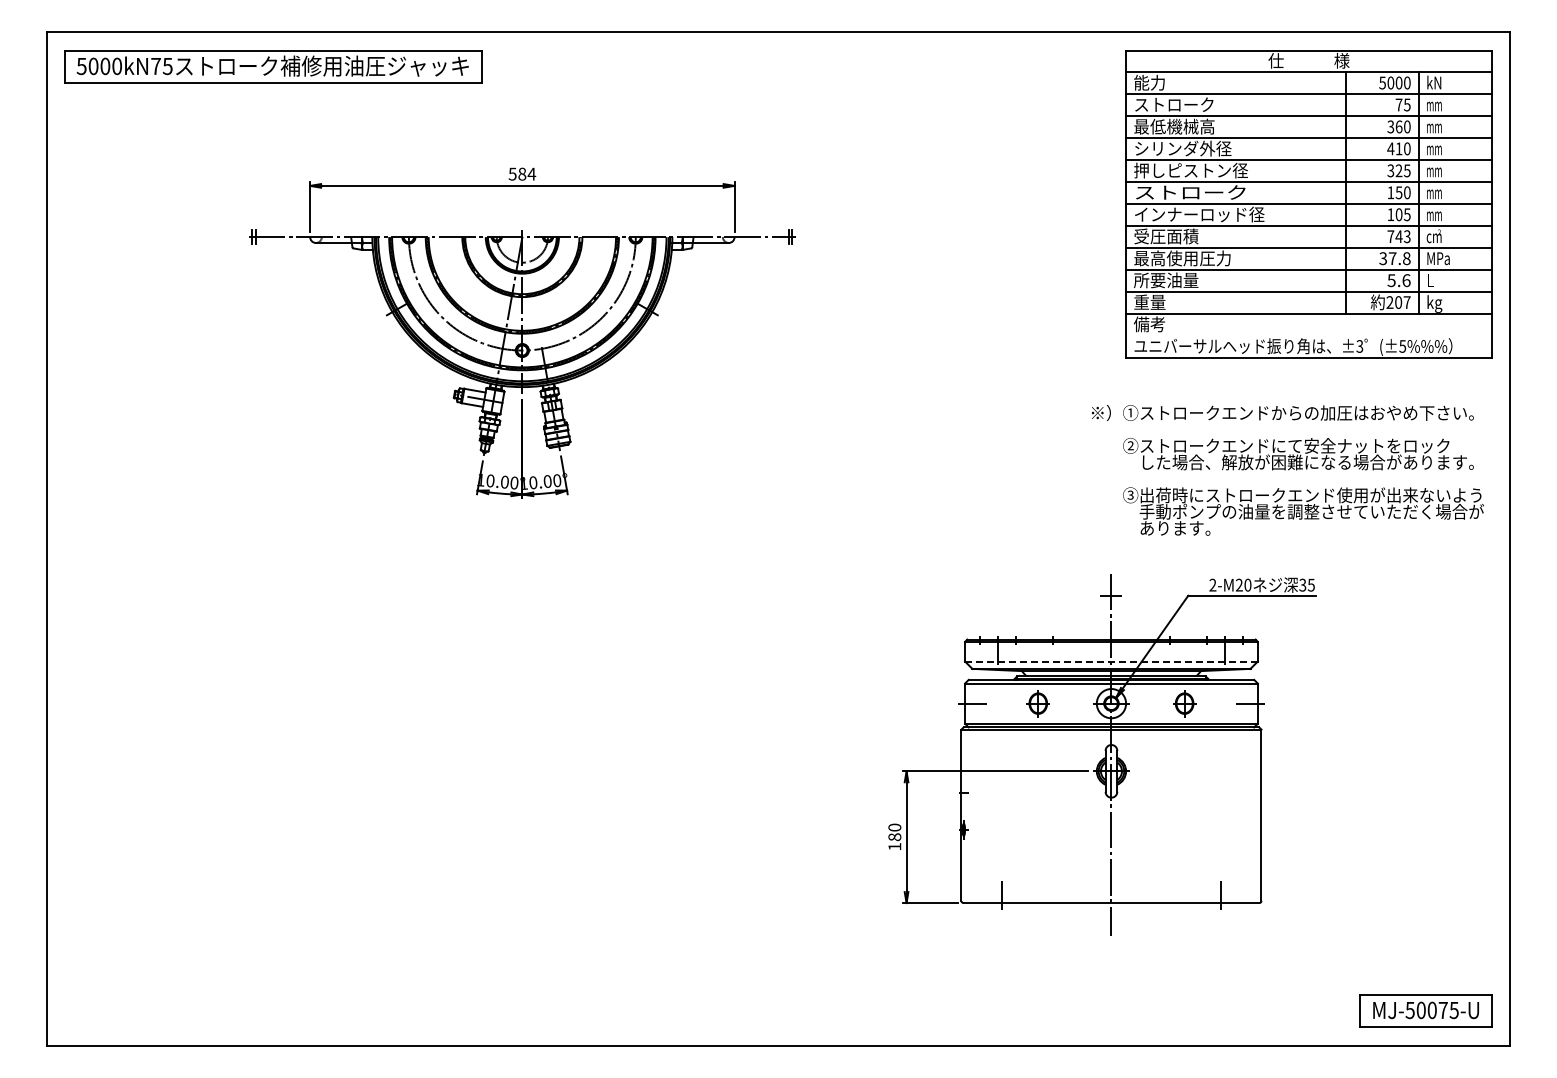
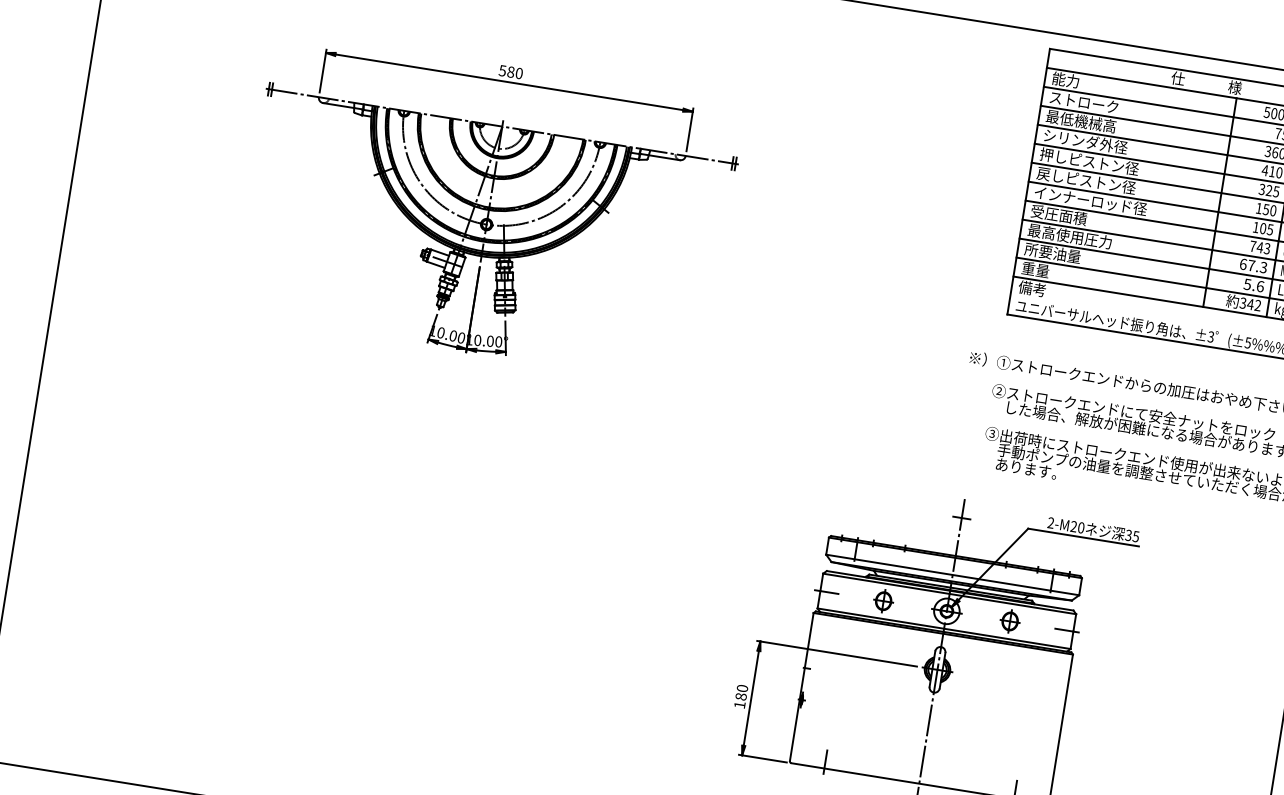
text: (531, 173) -> (519, 72), 584 -> 580
text: (1190, 192) -> (1085, 180), ストローク -> 戻しピストン径
text: (1394, 258) -> (1253, 265), 37.8 -> 67.3
text: (1398, 302) -> (1250, 304), 207 -> 342
line: (1111, 661) -> (952, 574), dashed -> solid

